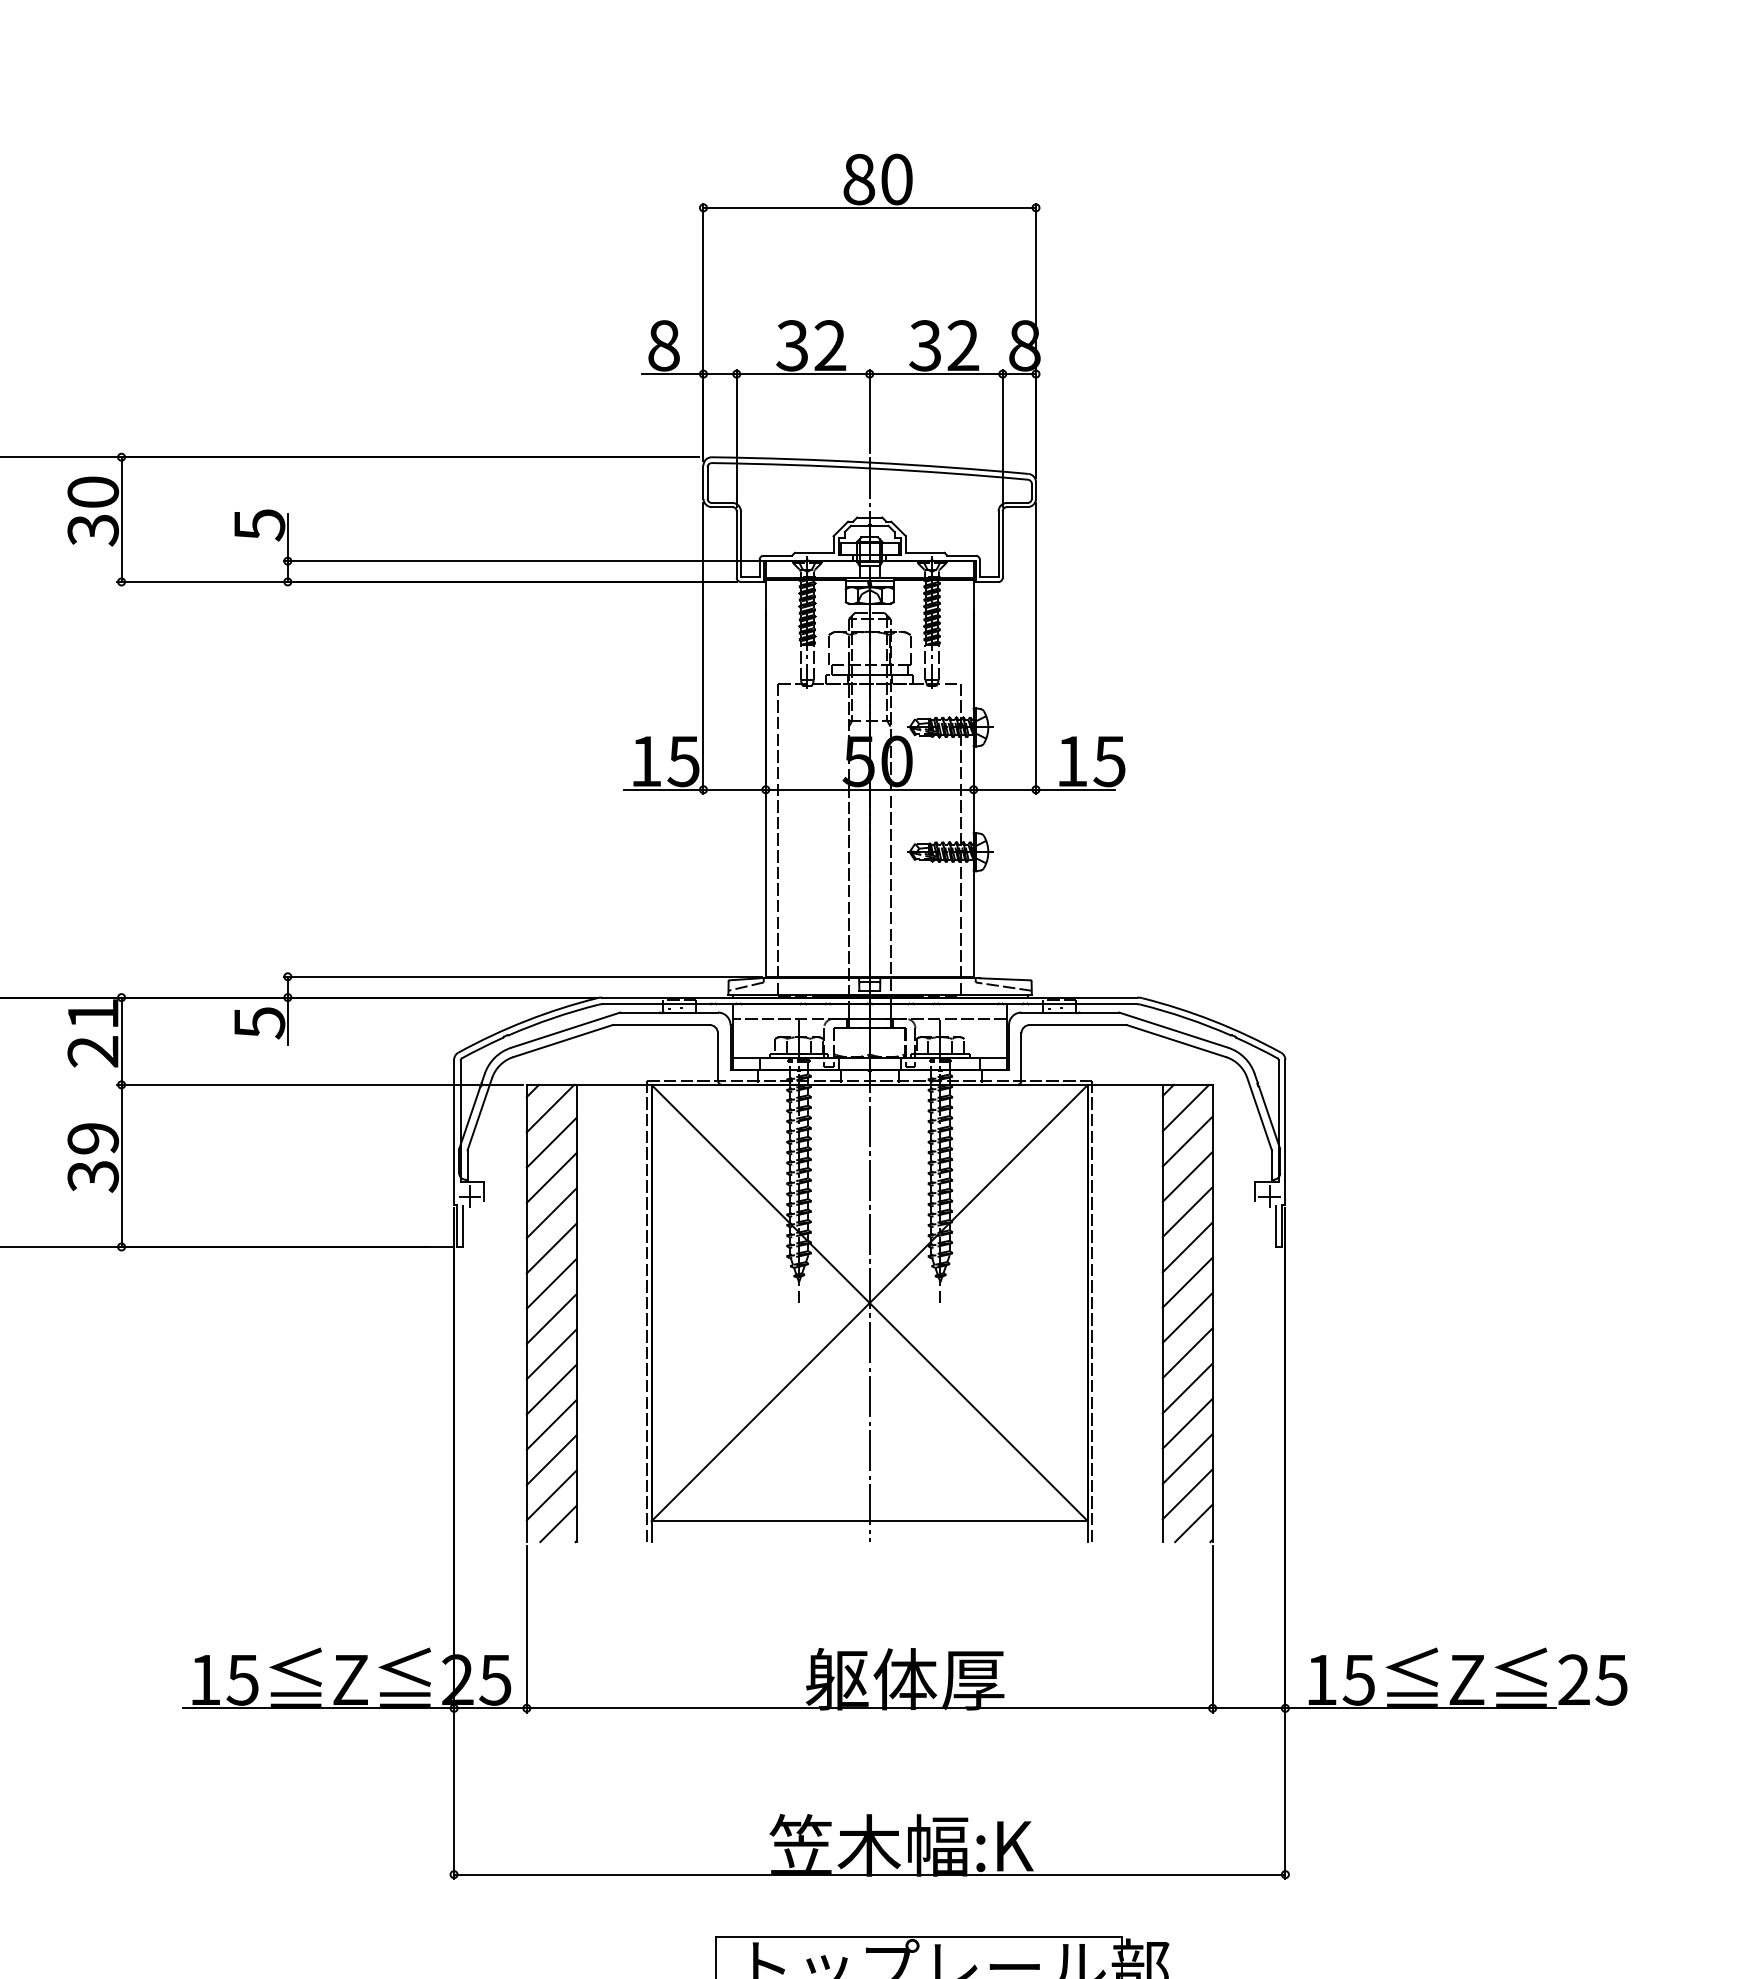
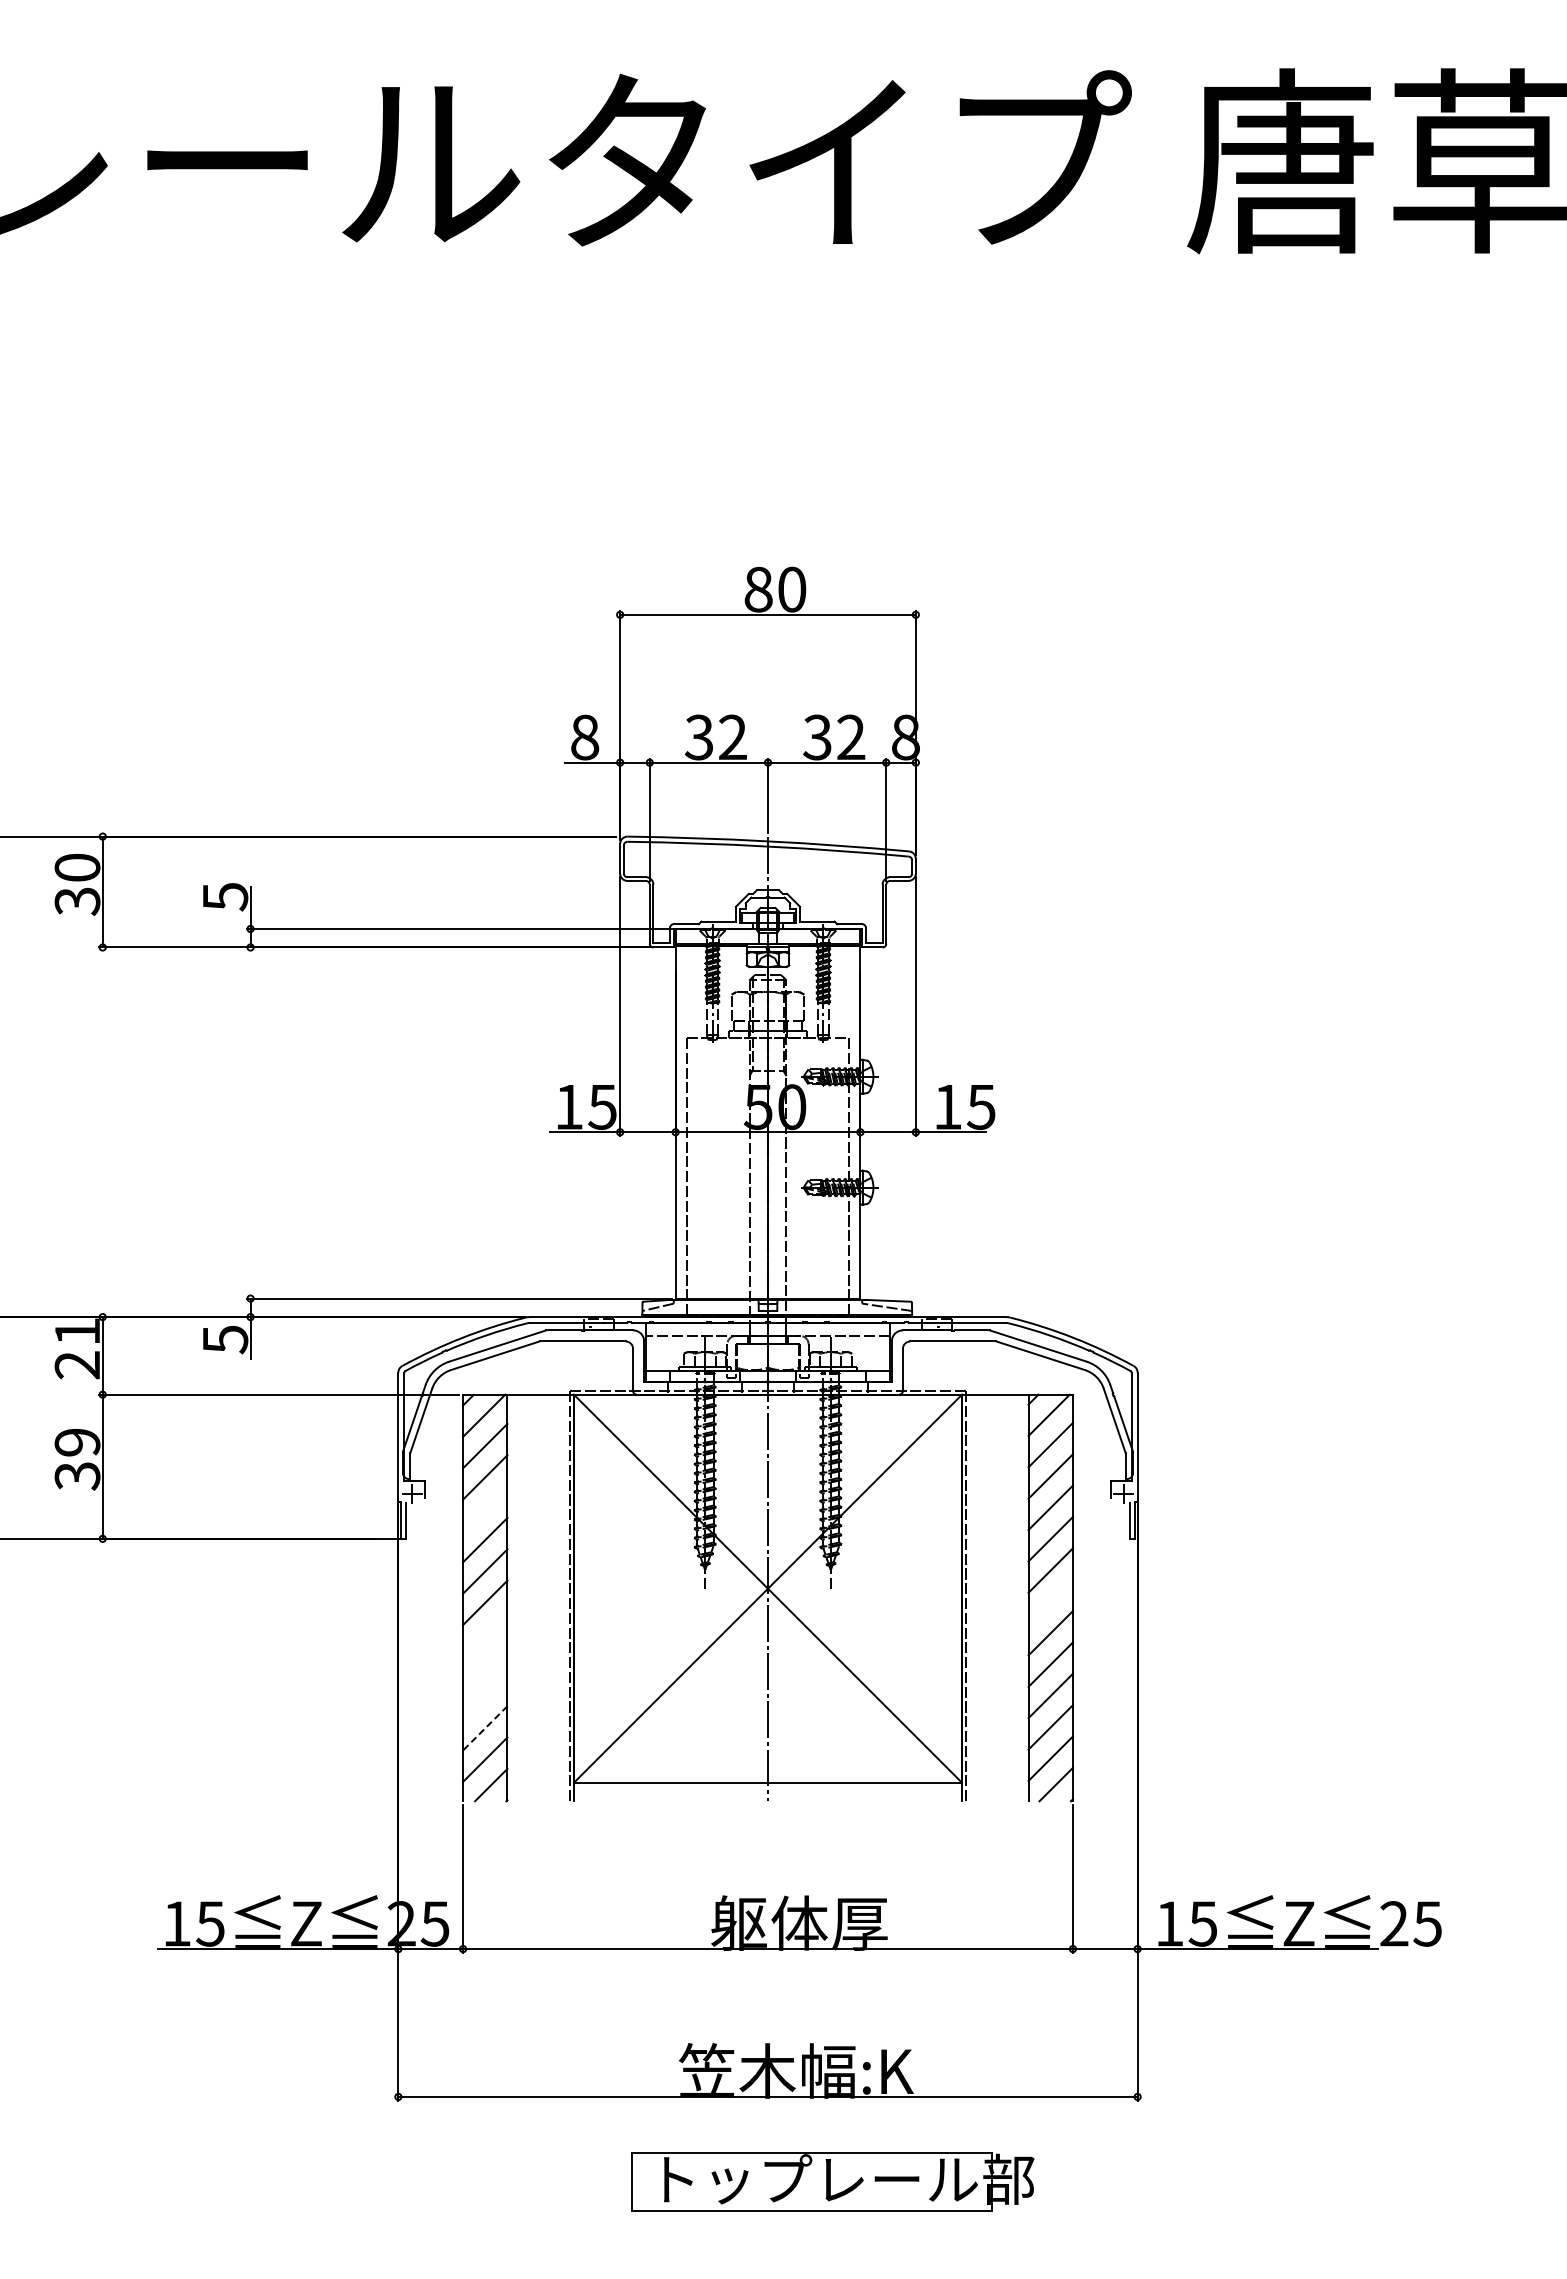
line: (552, 1212) -> (485, 1508), removed
line: (1187, 1317) -> (1050, 1601), removed
line: (552, 1354) -> (485, 1634), removed
line: (552, 1389) -> (485, 1665), removed
line: (552, 1424) -> (485, 1696), removed
line: (550, 1460) -> (484, 1728), solid -> dashed

